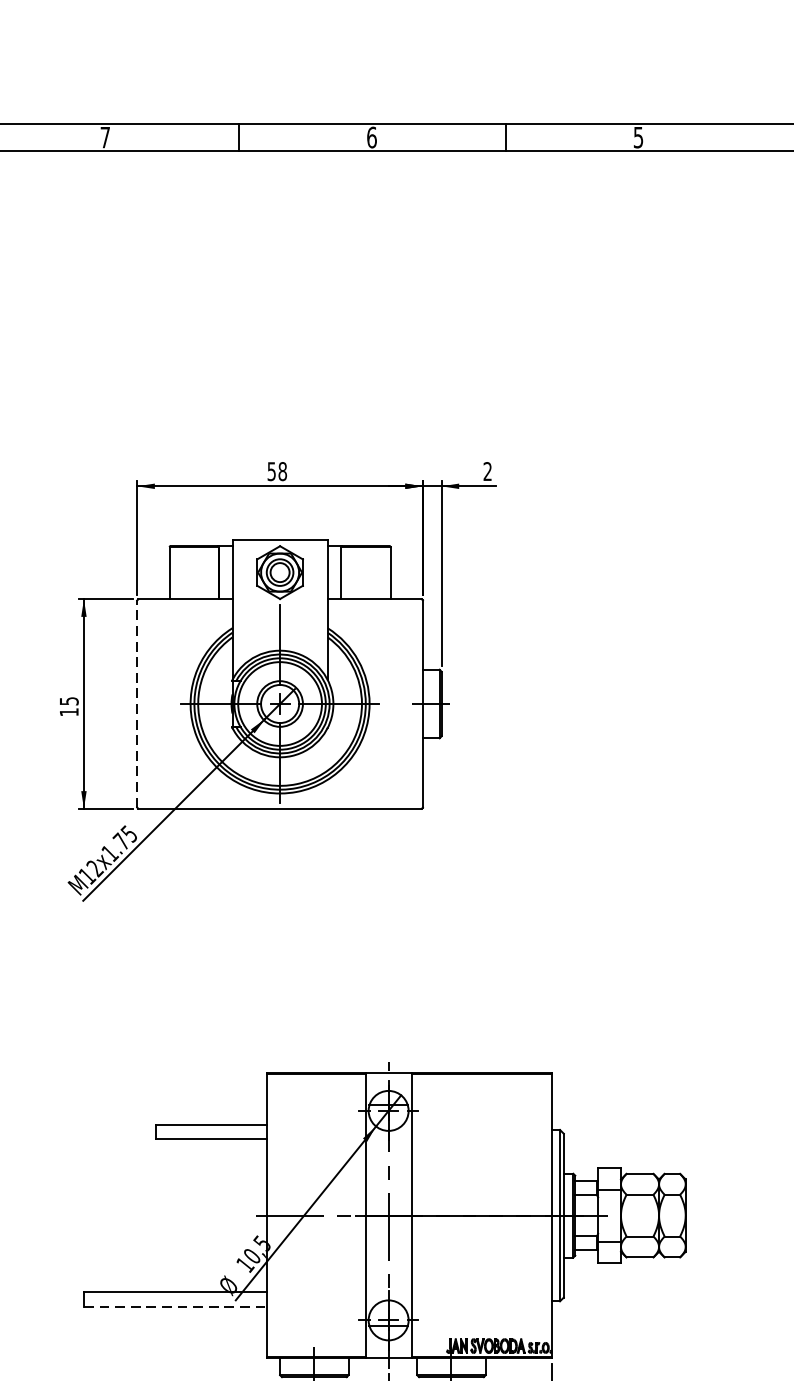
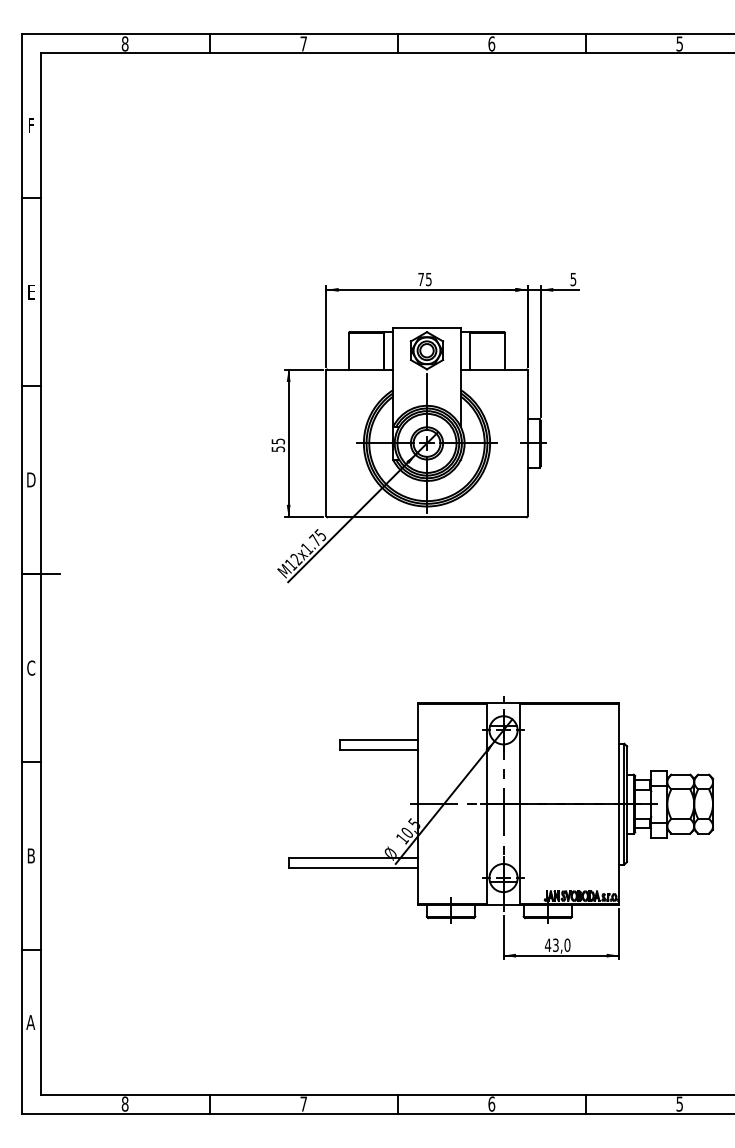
text: (276, 471) -> (424, 279), 58 -> 75
text: (487, 471) -> (573, 279), 2 -> 5
line: (137, 702) -> (326, 442), dashed -> solid
text: (69, 712) -> (278, 449), 15 -> 55
line: (175, 1306) -> (353, 868), dashed -> solid

